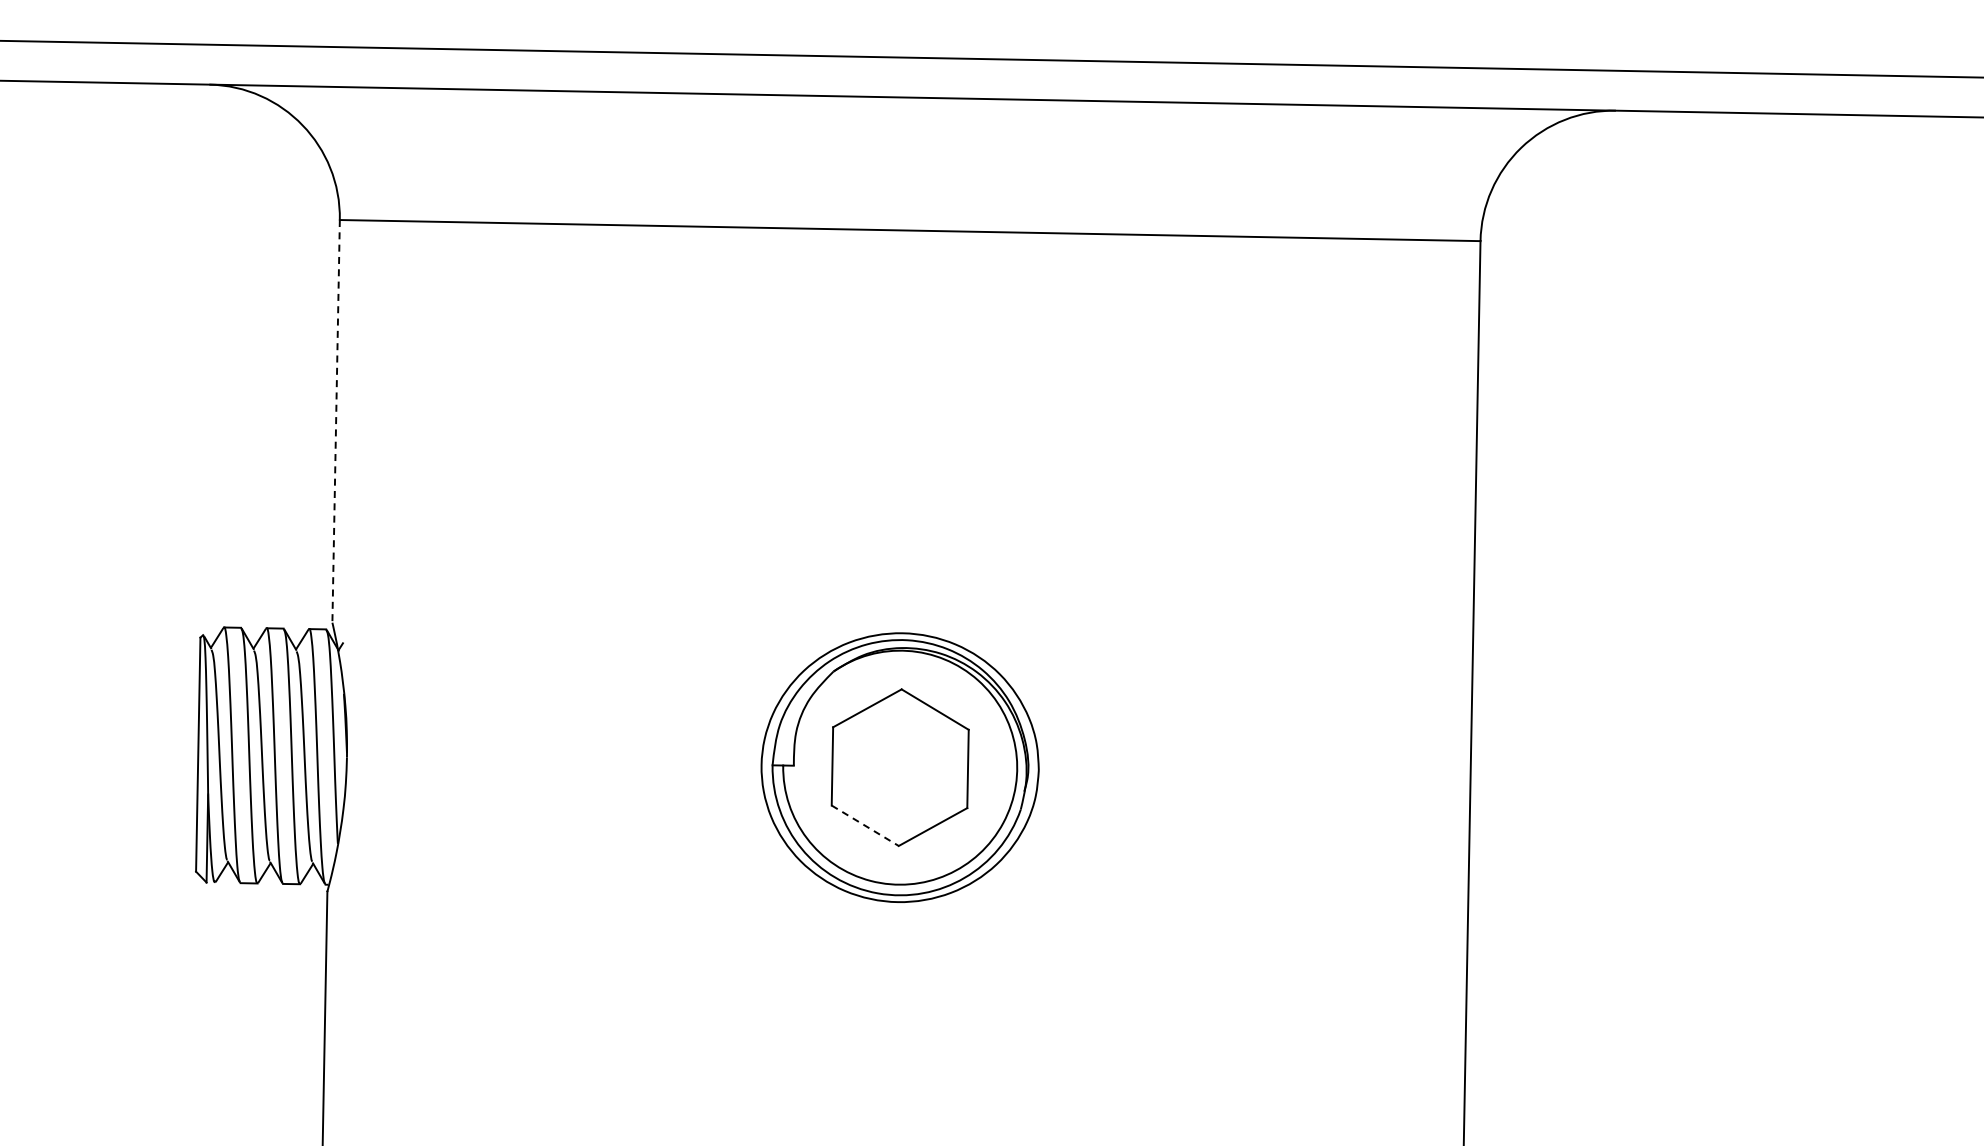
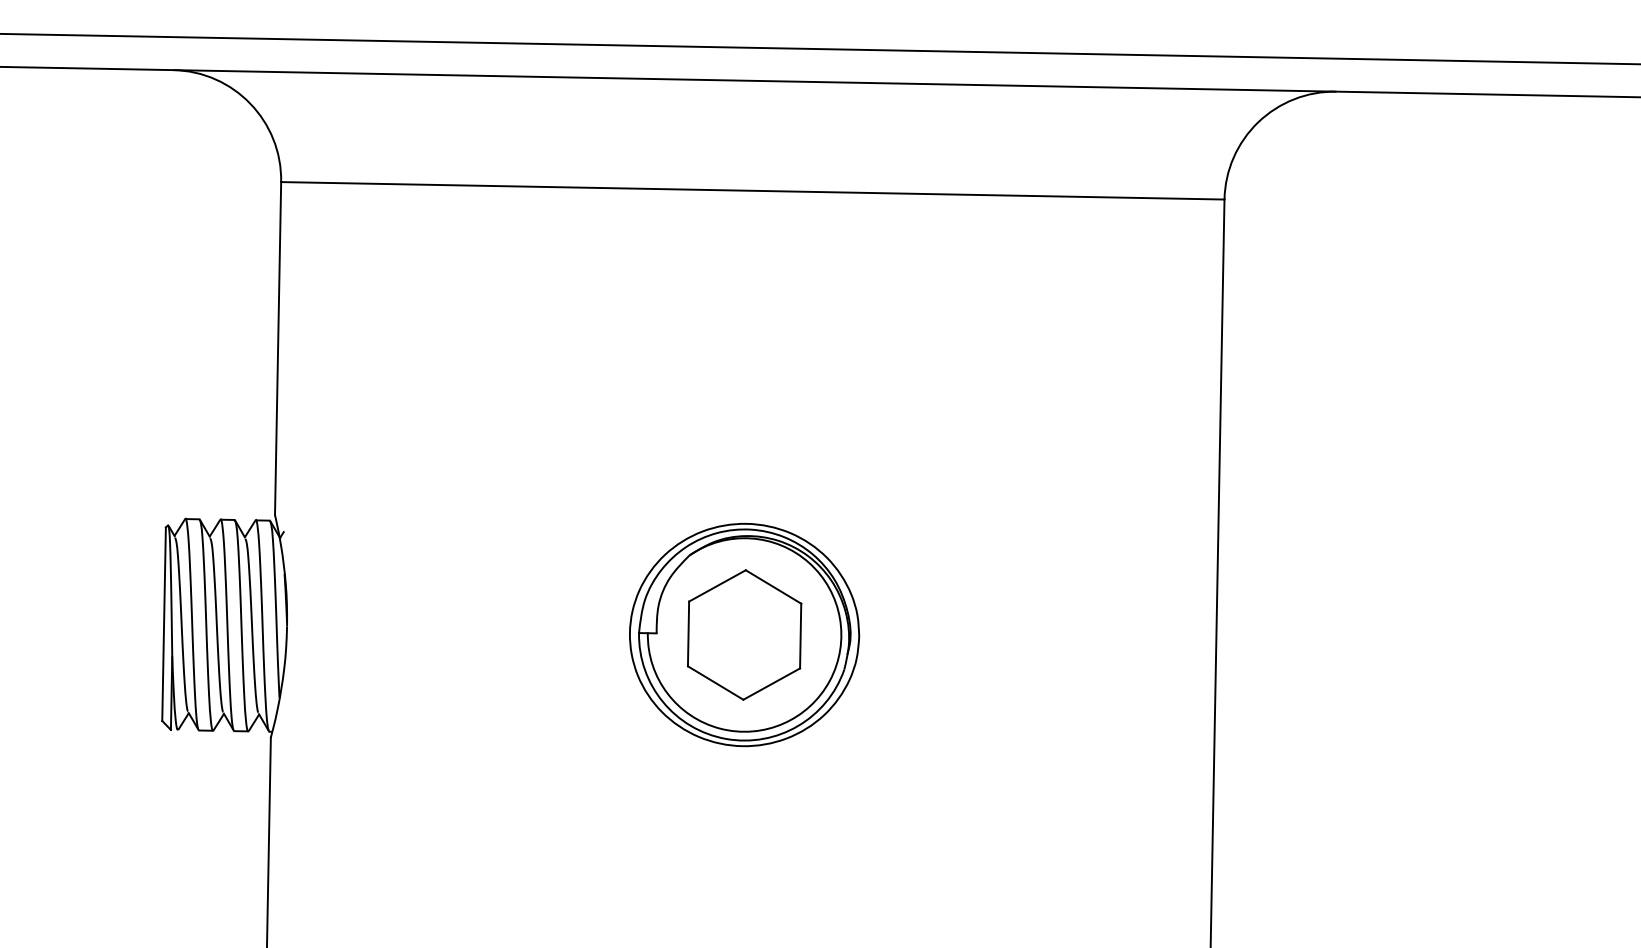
line: (336, 421) -> (278, 348), dashed -> solid
line: (865, 826) -> (715, 683), dashed -> solid

